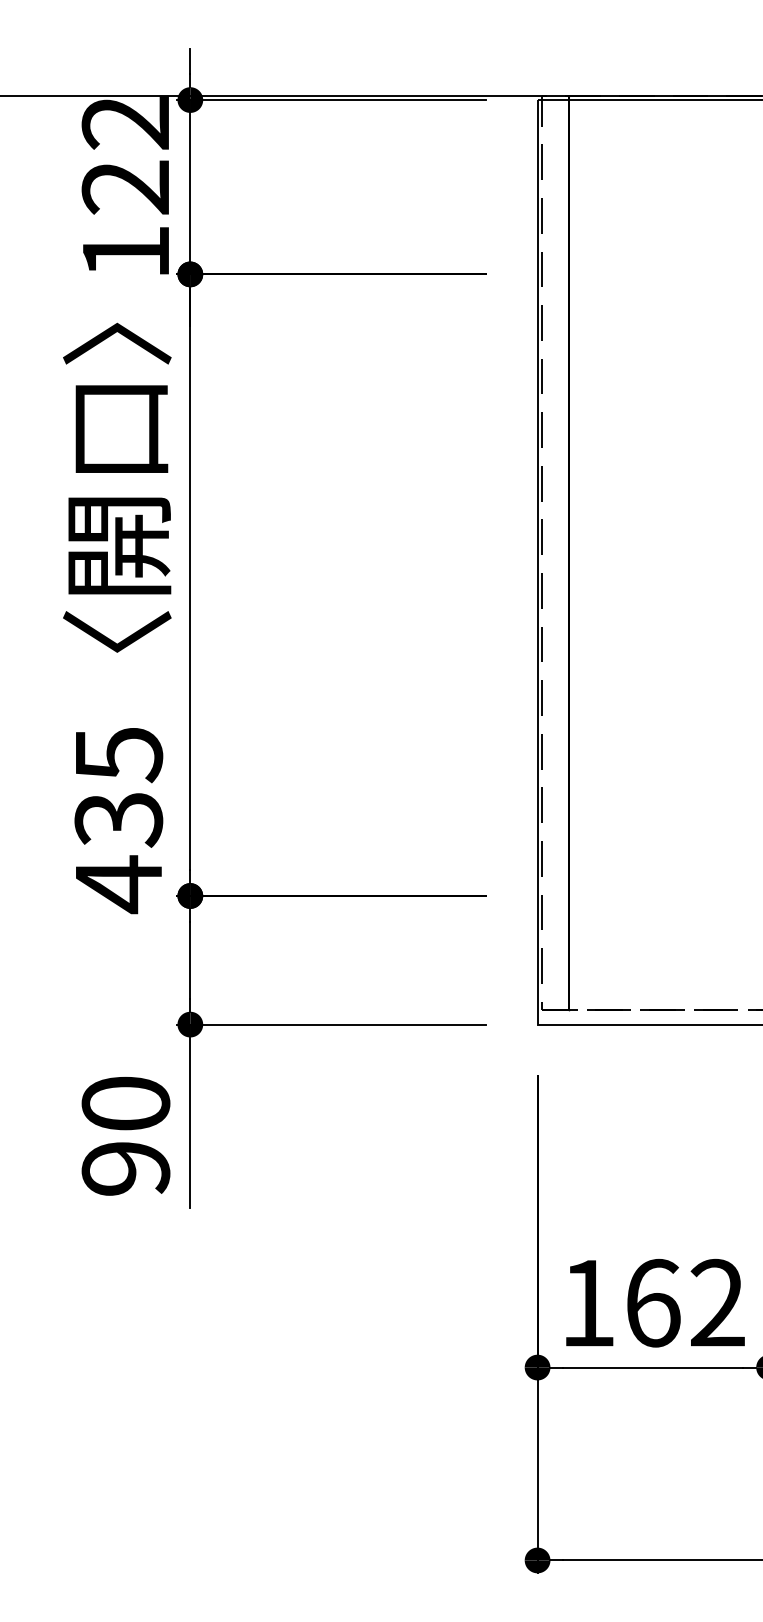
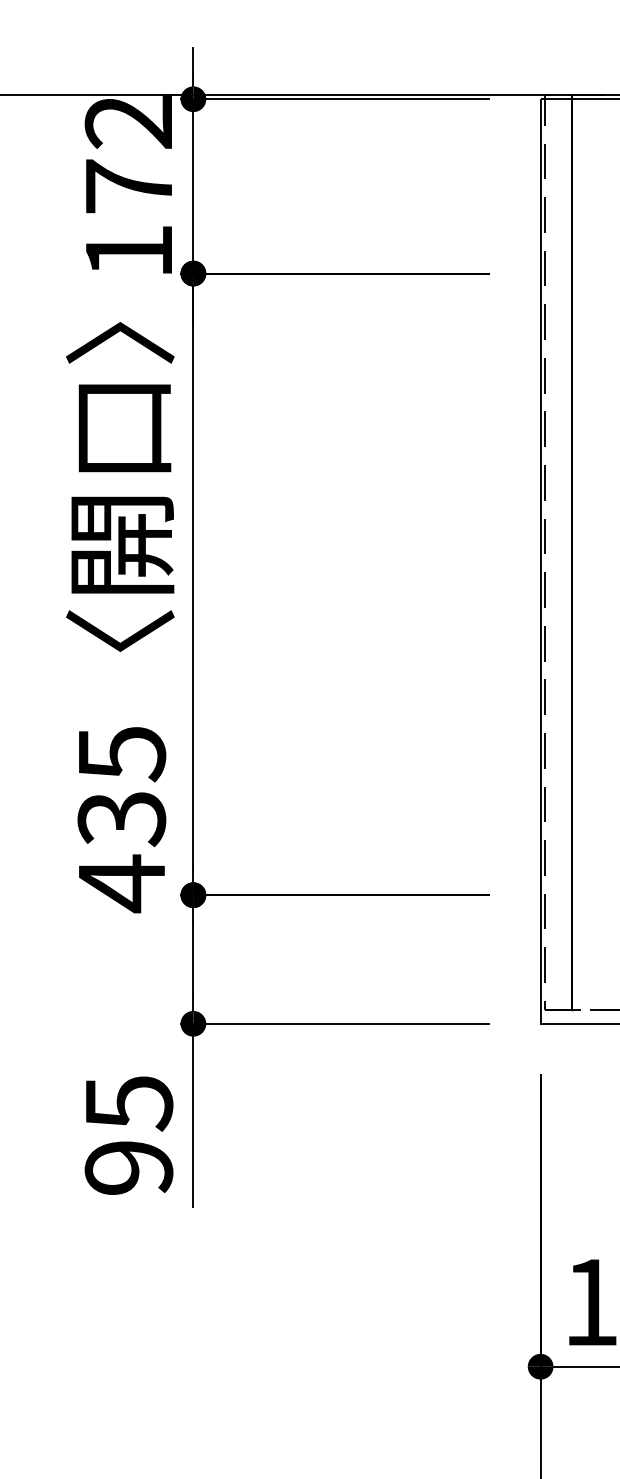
text: (124, 187) -> (127, 186), 122 -> 172
text: (125, 1104) -> (128, 1103), 90 -> 95

